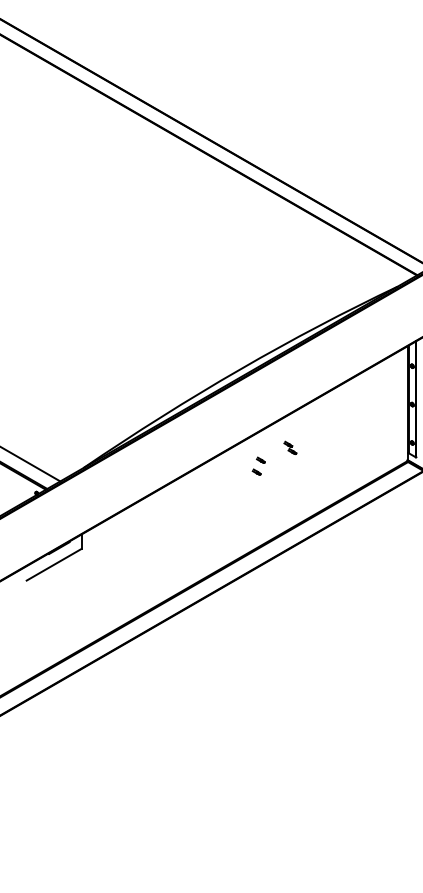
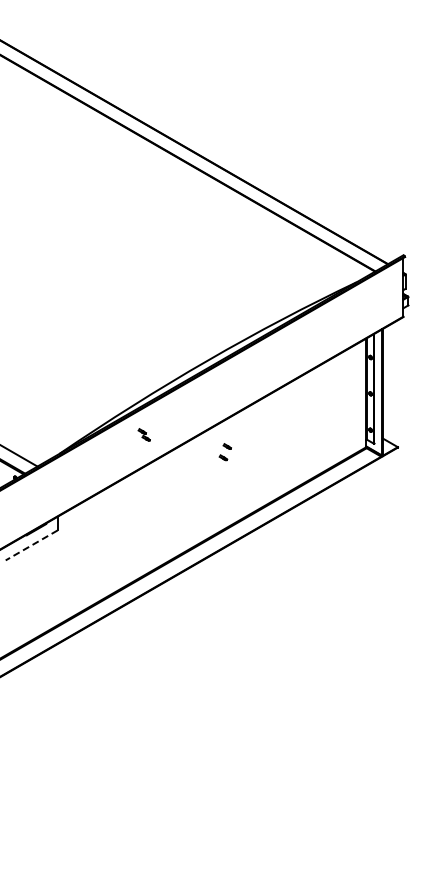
part: (289, 447) -> (143, 434), moved
line: (53, 564) -> (31, 545), solid -> dashed

